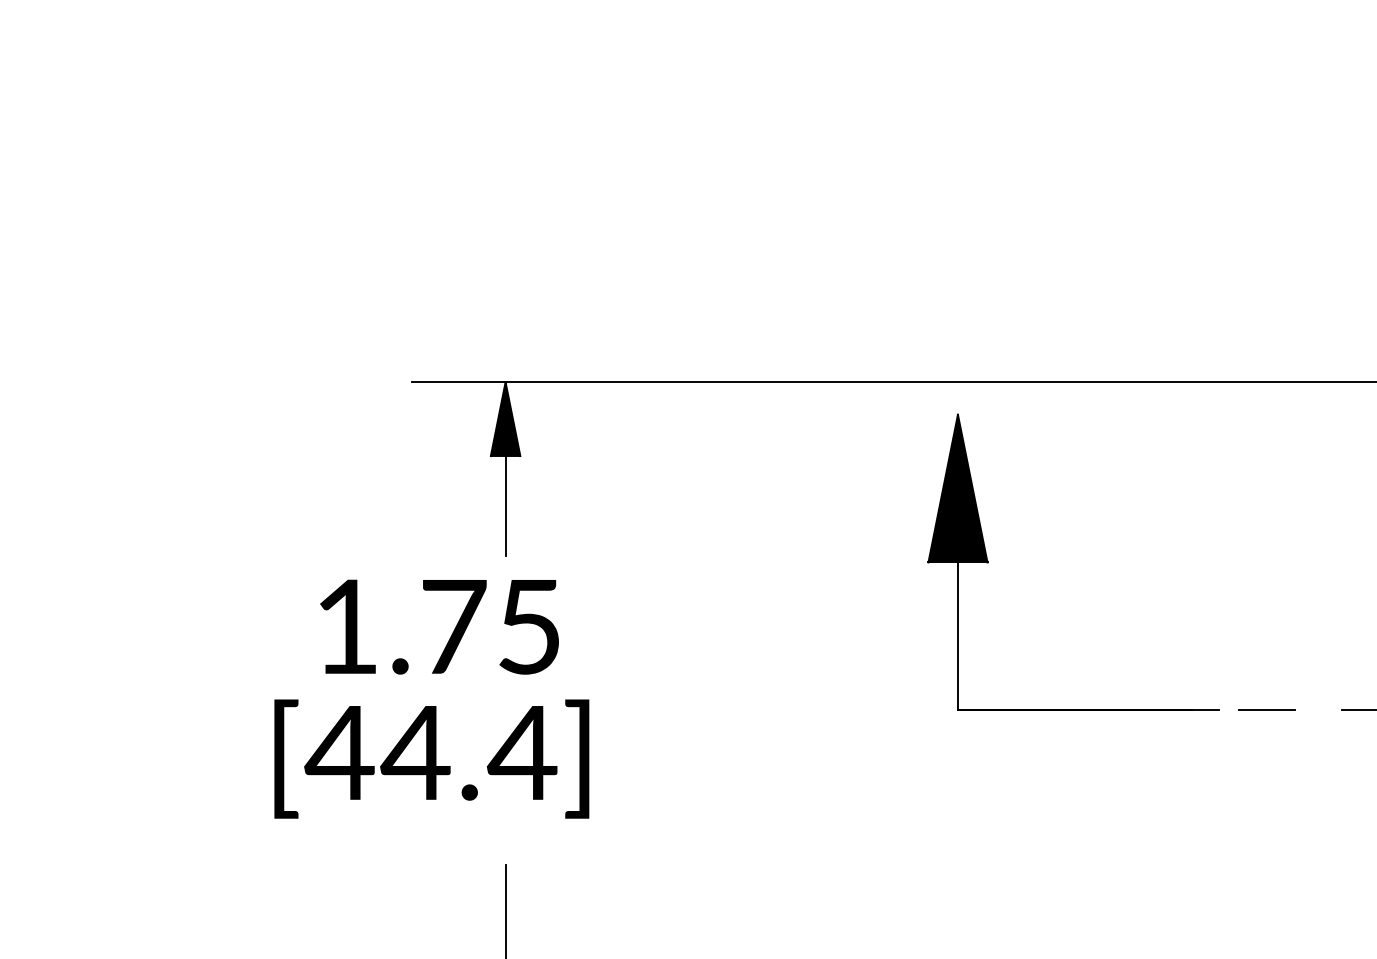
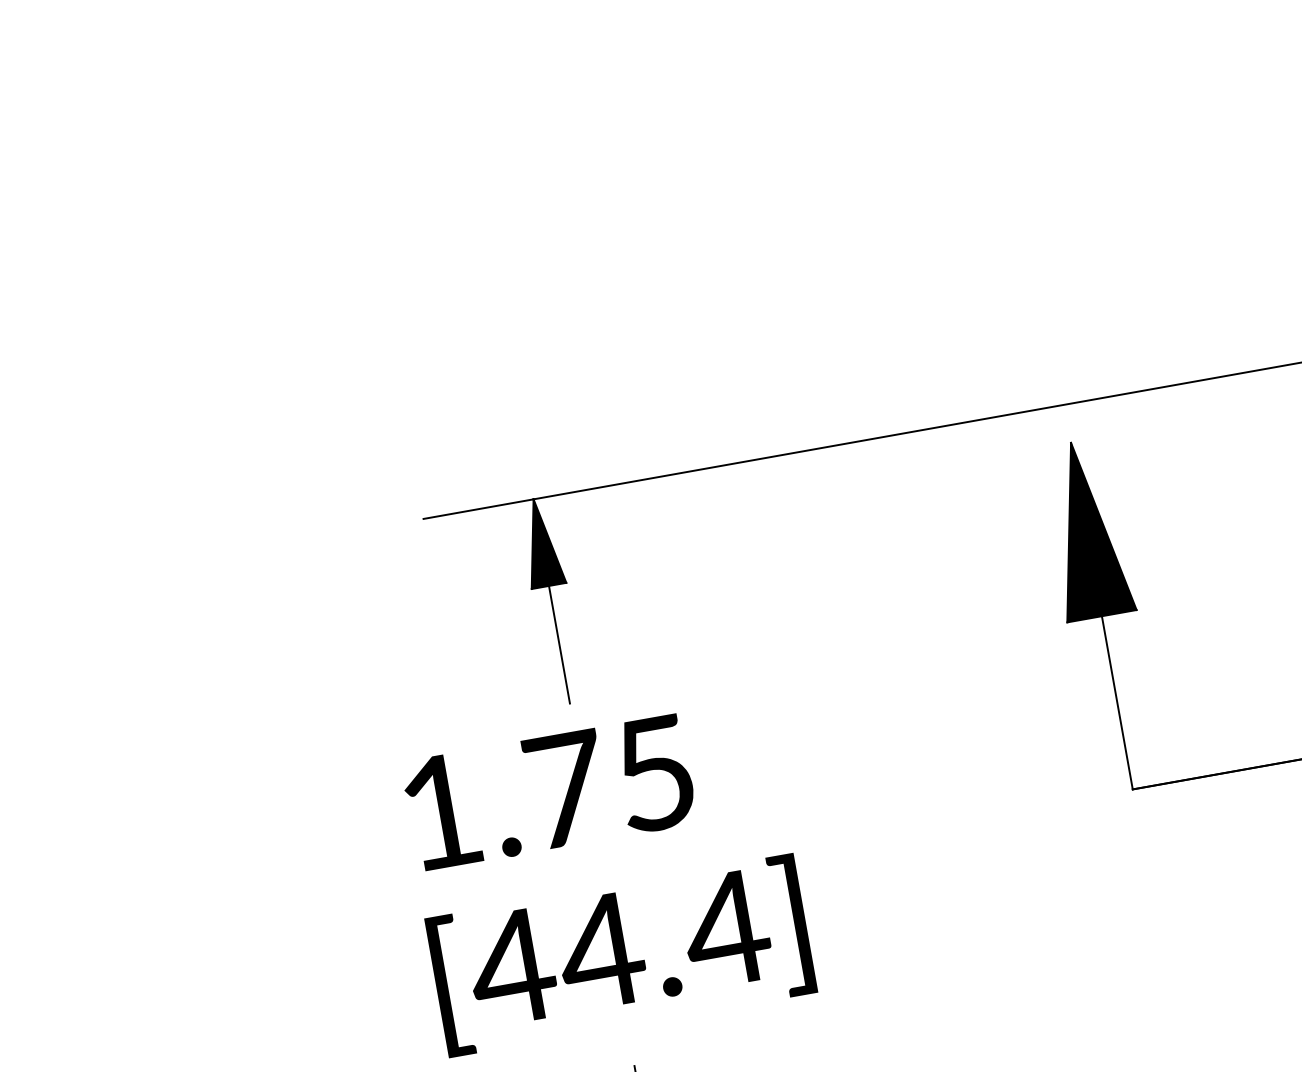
text: (439, 626) -> (549, 792), moved
text: (431, 758) -> (620, 954), moved

